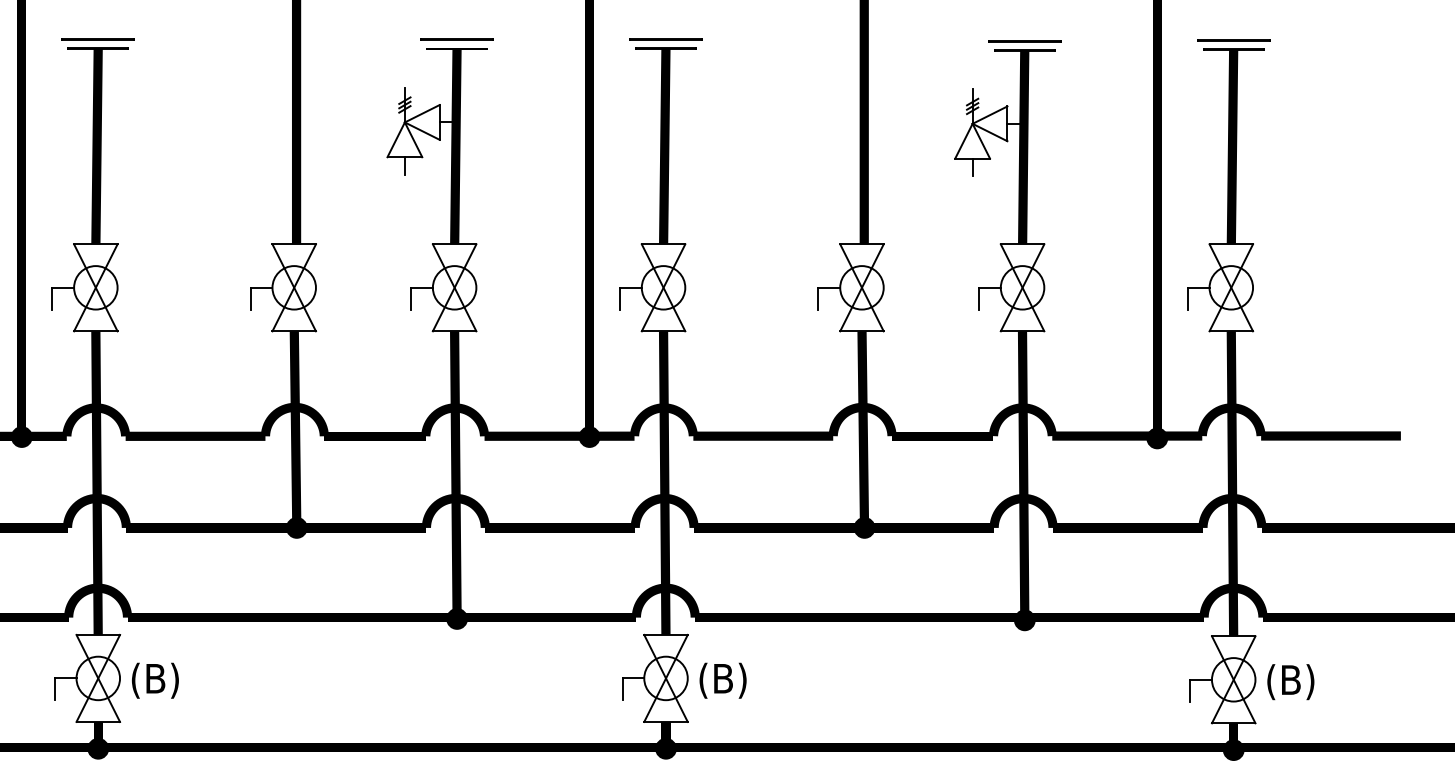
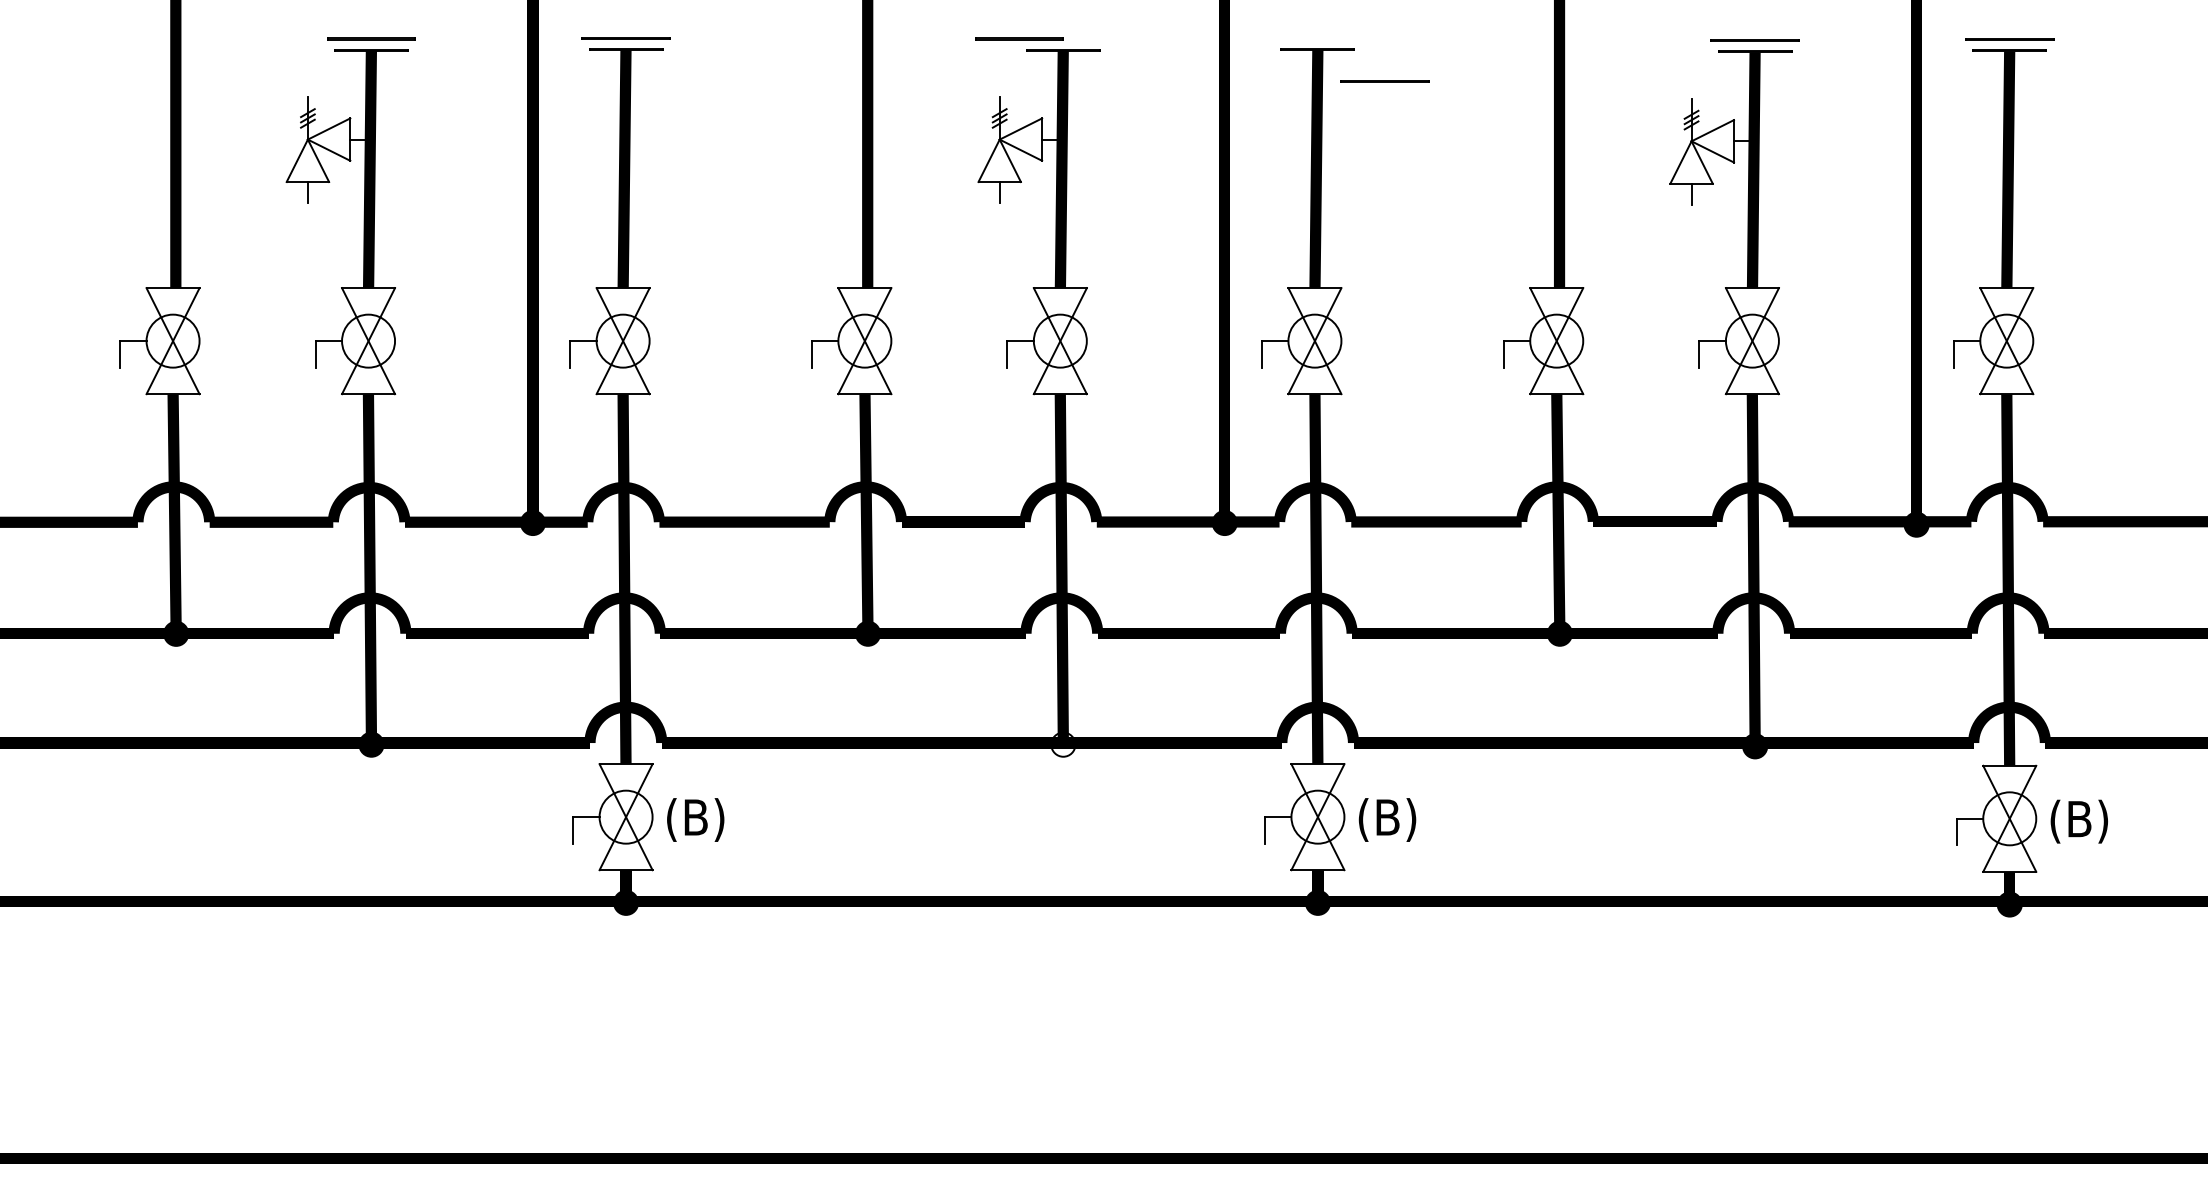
line: (457, 39) -> (1019, 38), moved
line: (665, 39) -> (1384, 81), moved
fill: (457, 618) -> (1063, 744), removed

